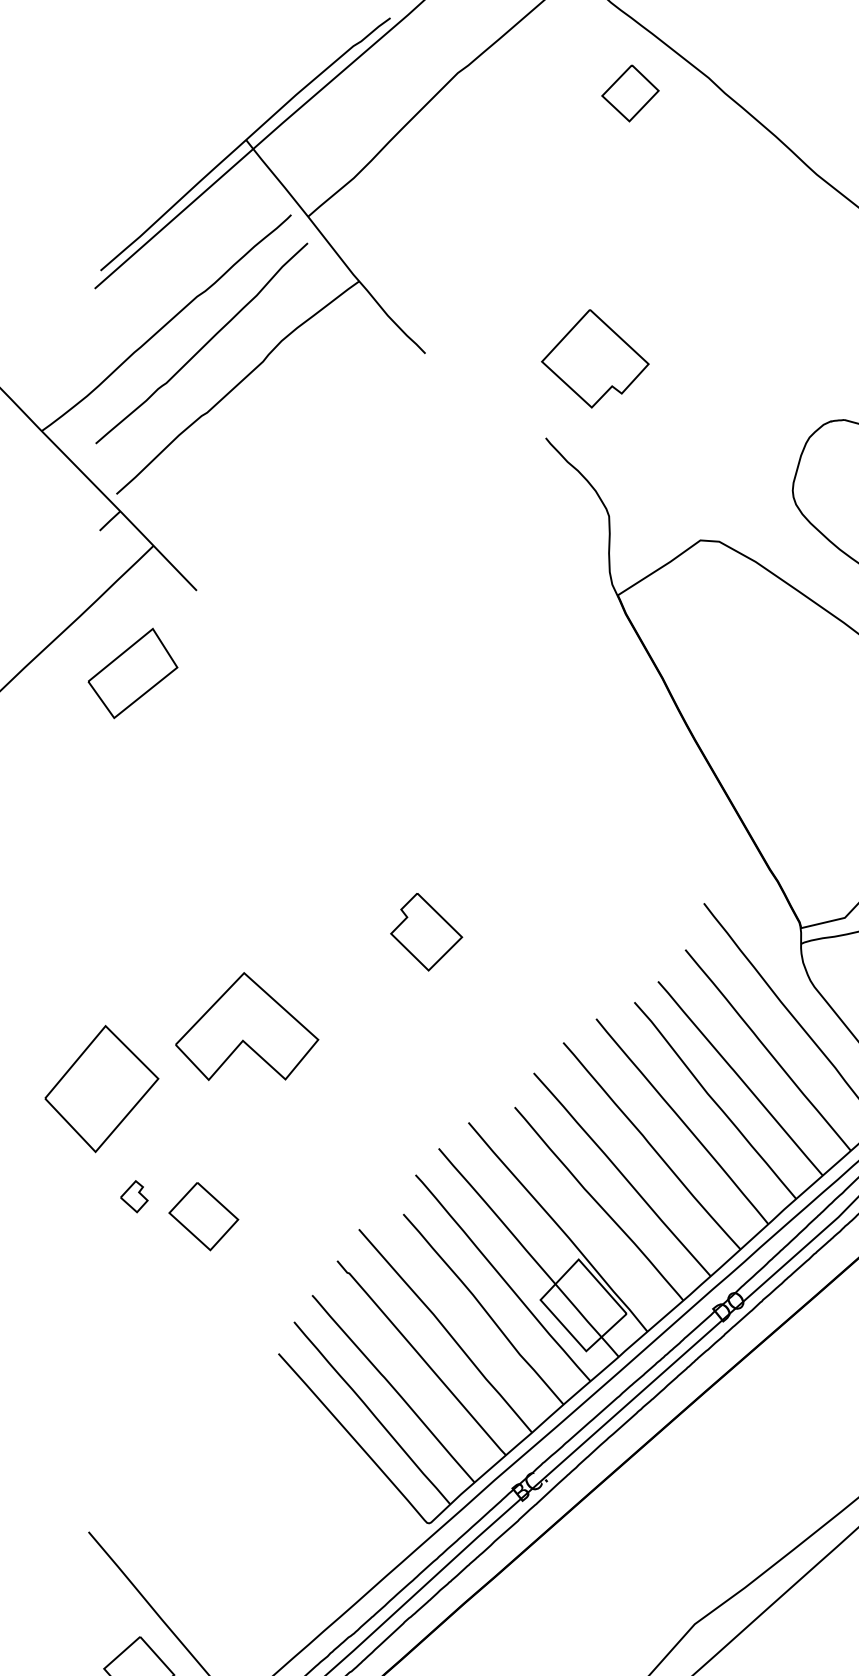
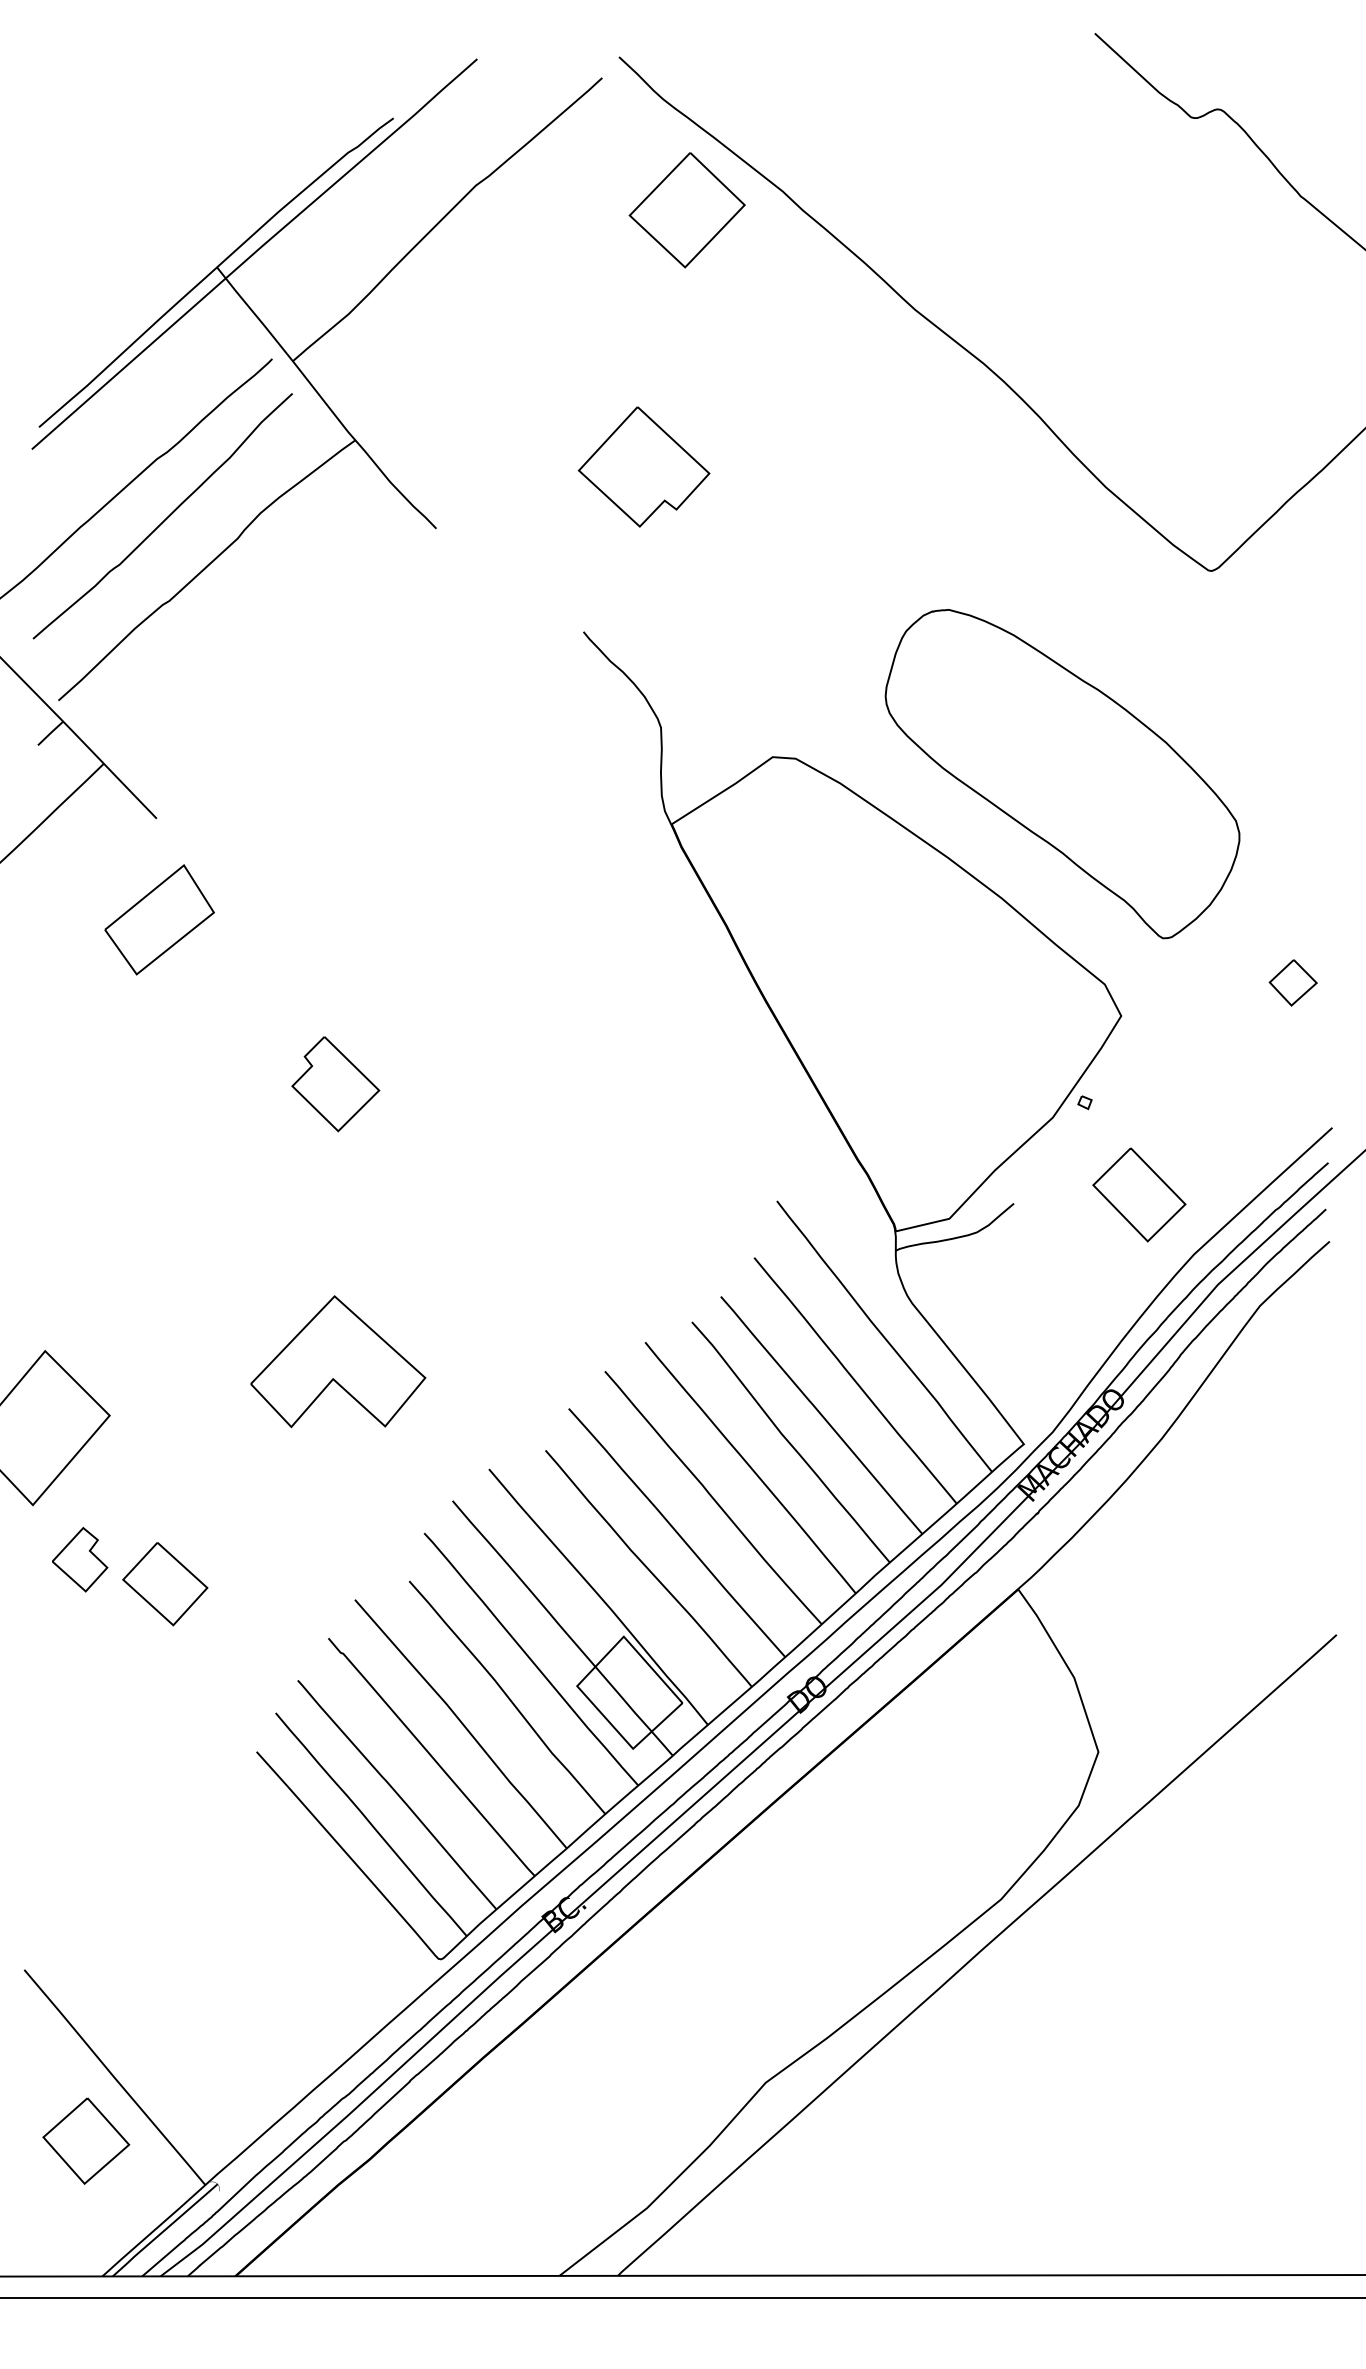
part: (629, 93) -> (686, 210), size x1.67
part: (594, 358) -> (643, 466), moved
part: (132, 673) -> (159, 919), moved
part: (426, 932) -> (335, 1084), moved
part: (247, 1026) -> (338, 1361), moved
part: (134, 1196) -> (80, 1559), size x1.67

